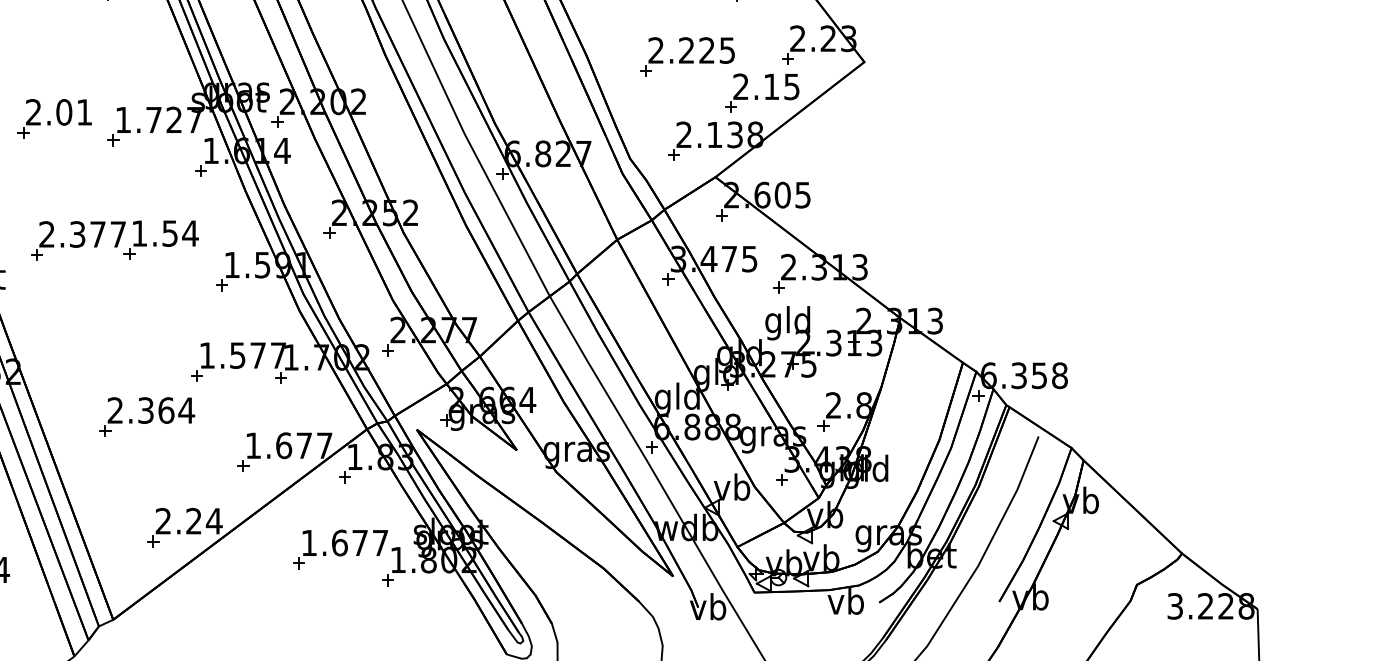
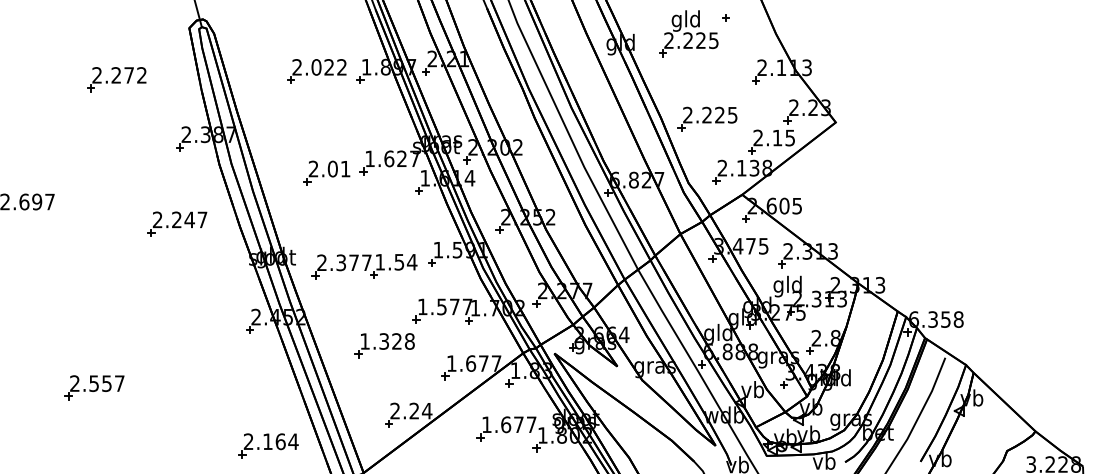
part: (687, 55) -> (707, 118), moved
part: (54, 117) -> (326, 172), moved
text: (154, 119) -> (389, 158), 1.727 -> 1.627
part: (114, 240) -> (364, 266), moved
text: (151, 410) -> (387, 341), 2.364 -> 1.328

